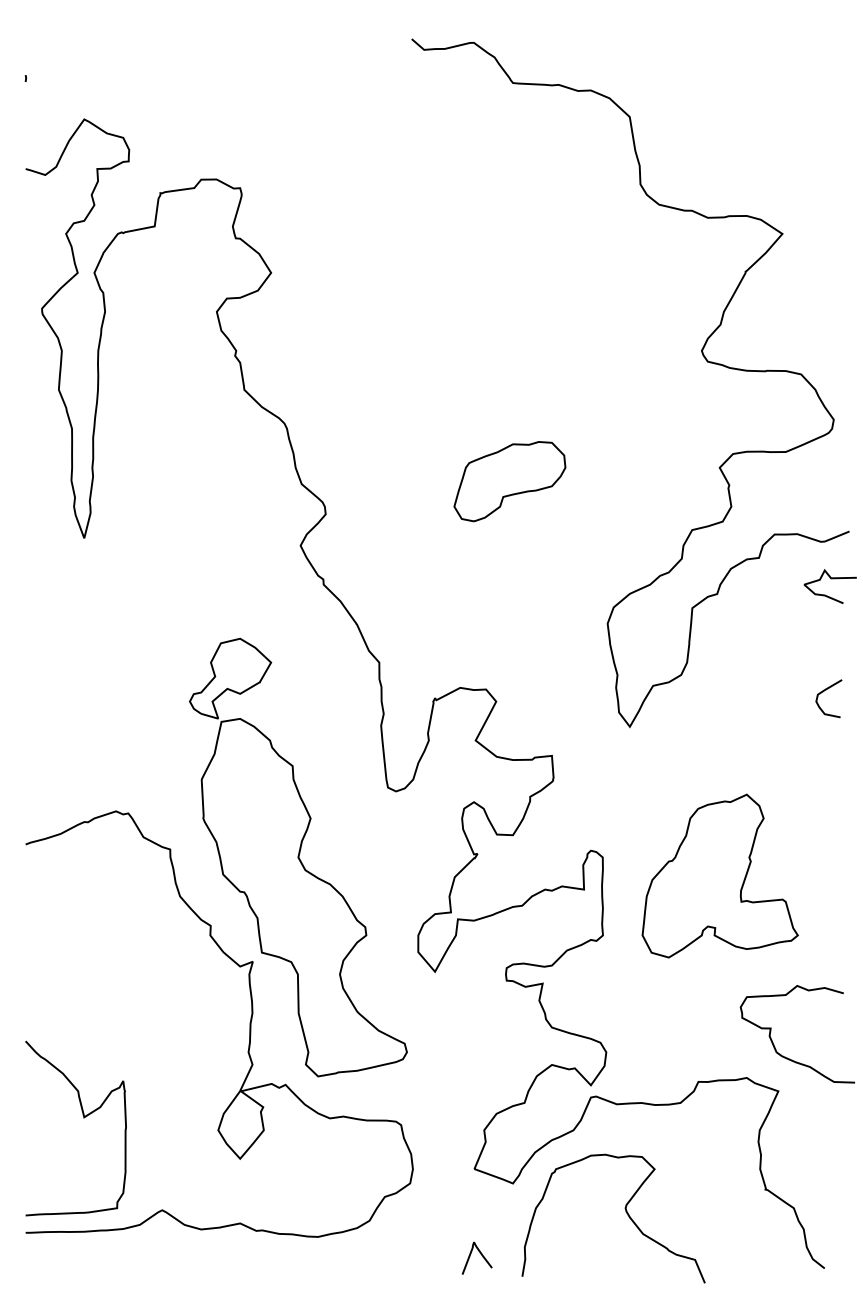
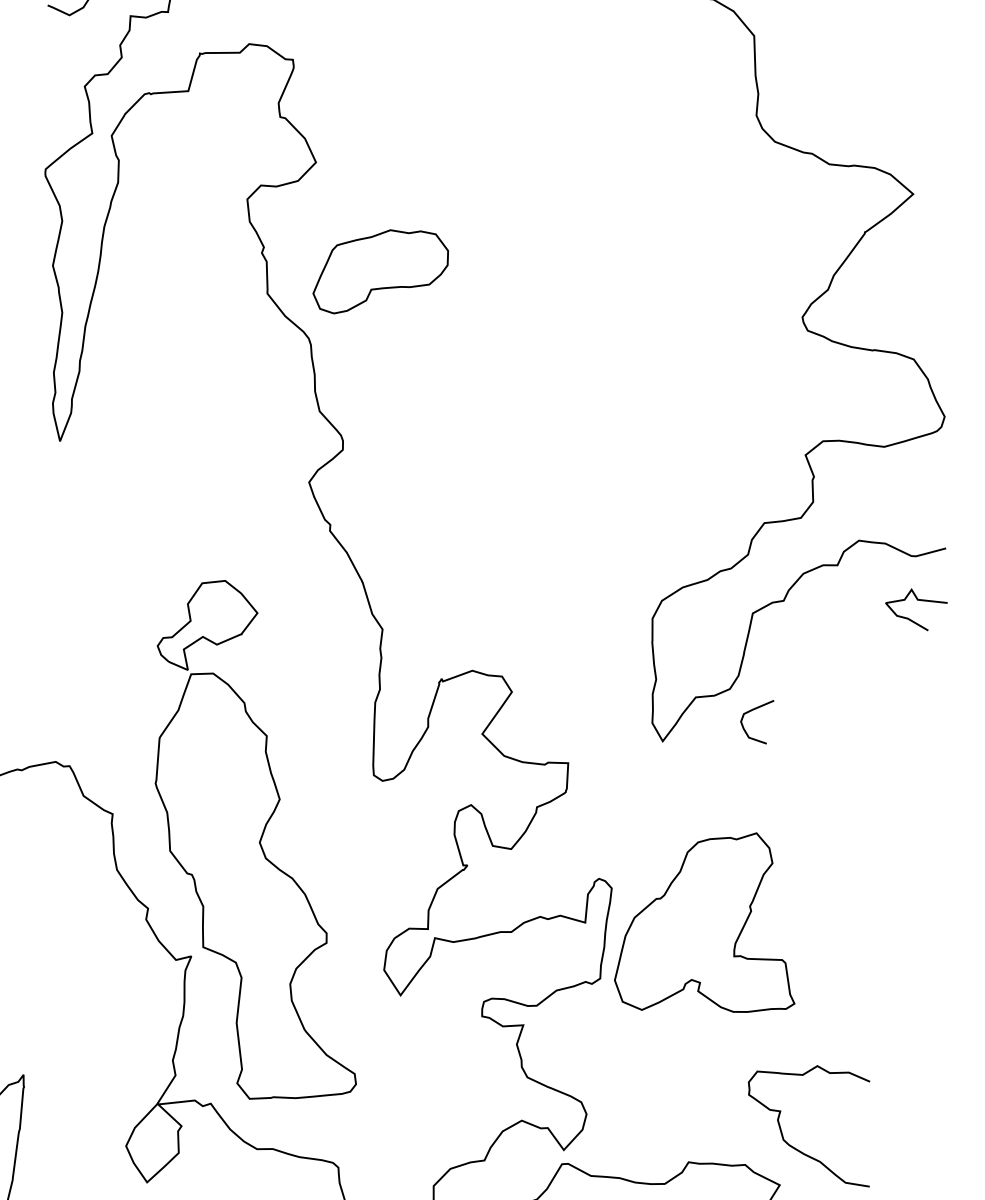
part: (509, 481) -> (380, 272), moved
curve: (823, 692) -> (750, 712), moved
part: (719, 875) -> (712, 922), moved

